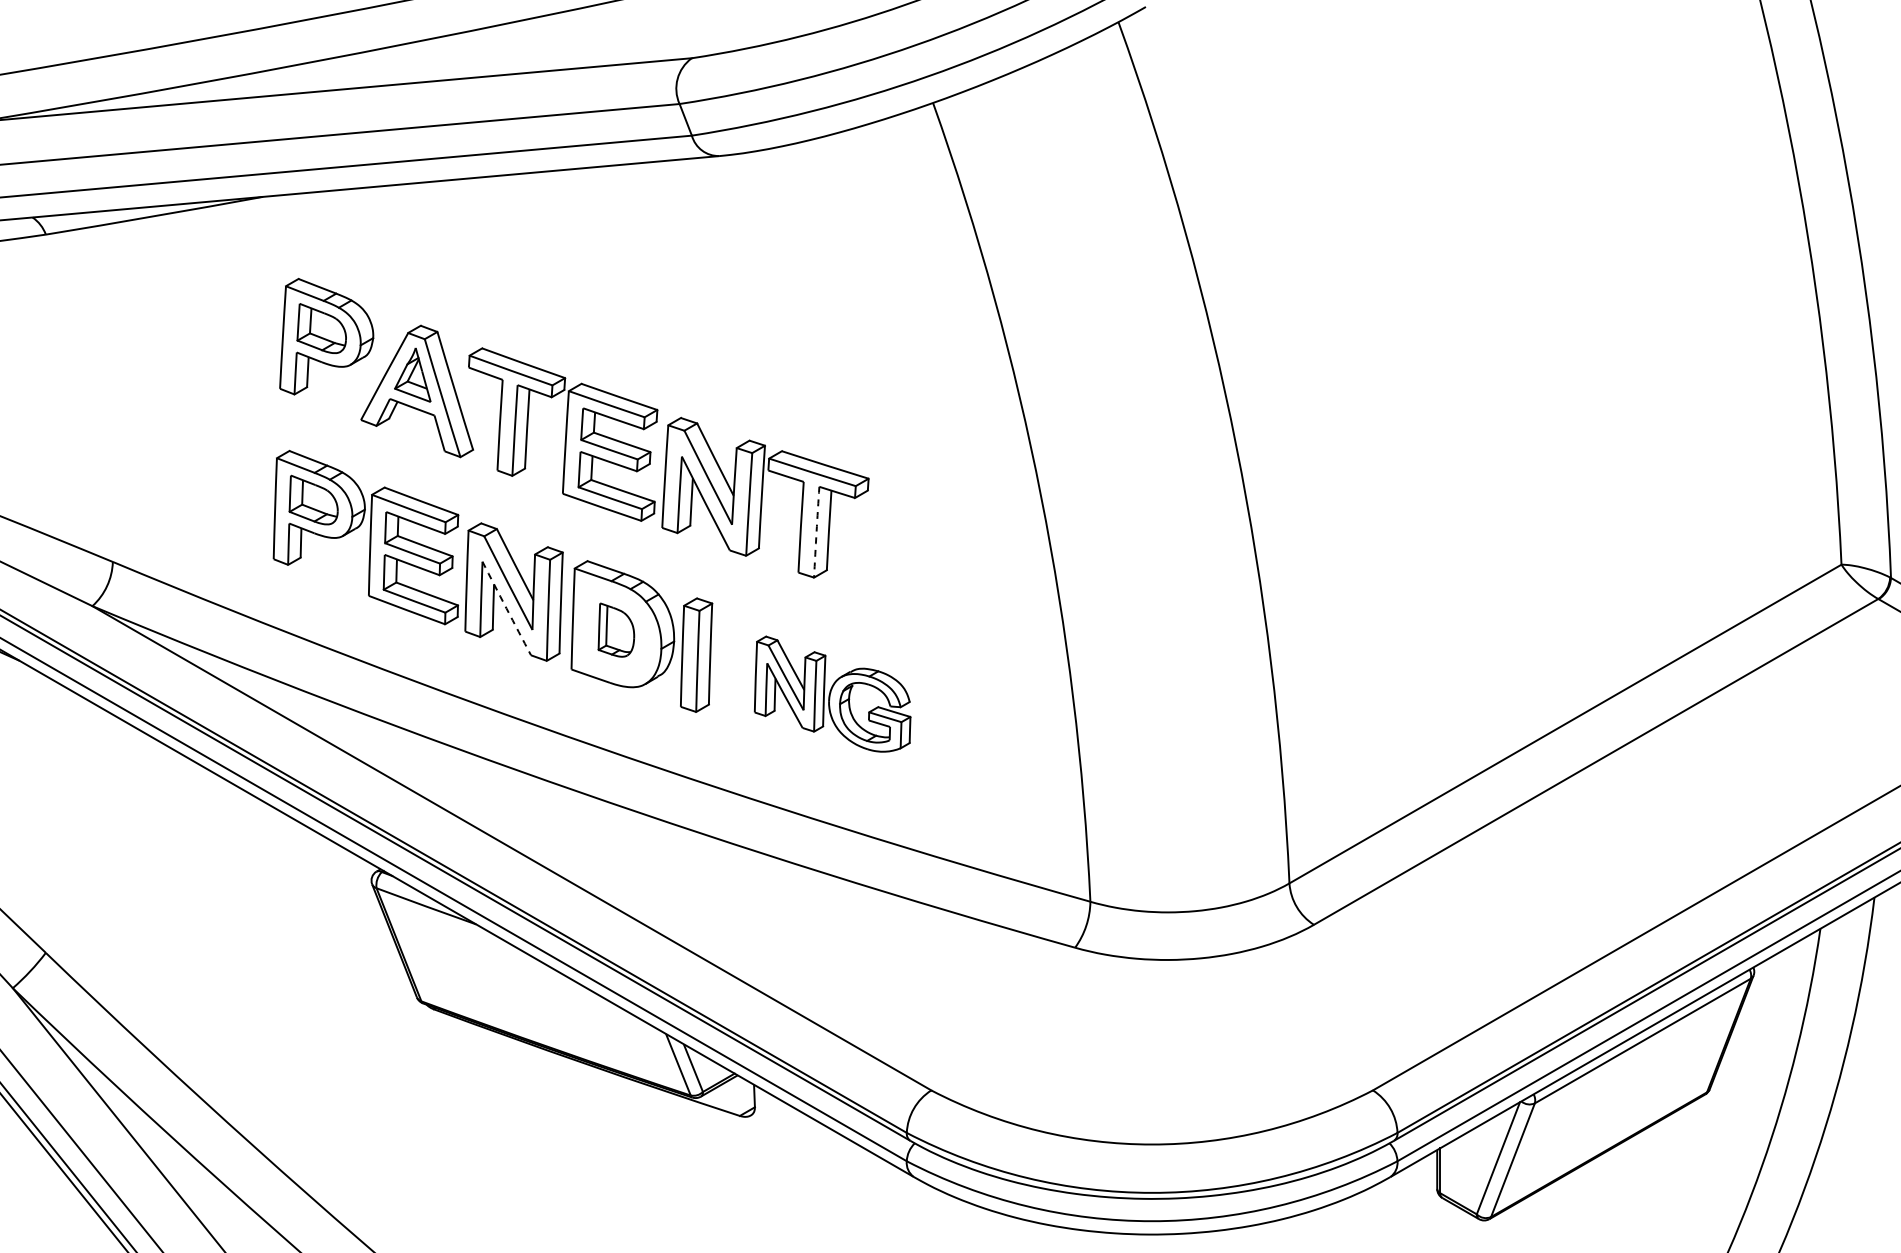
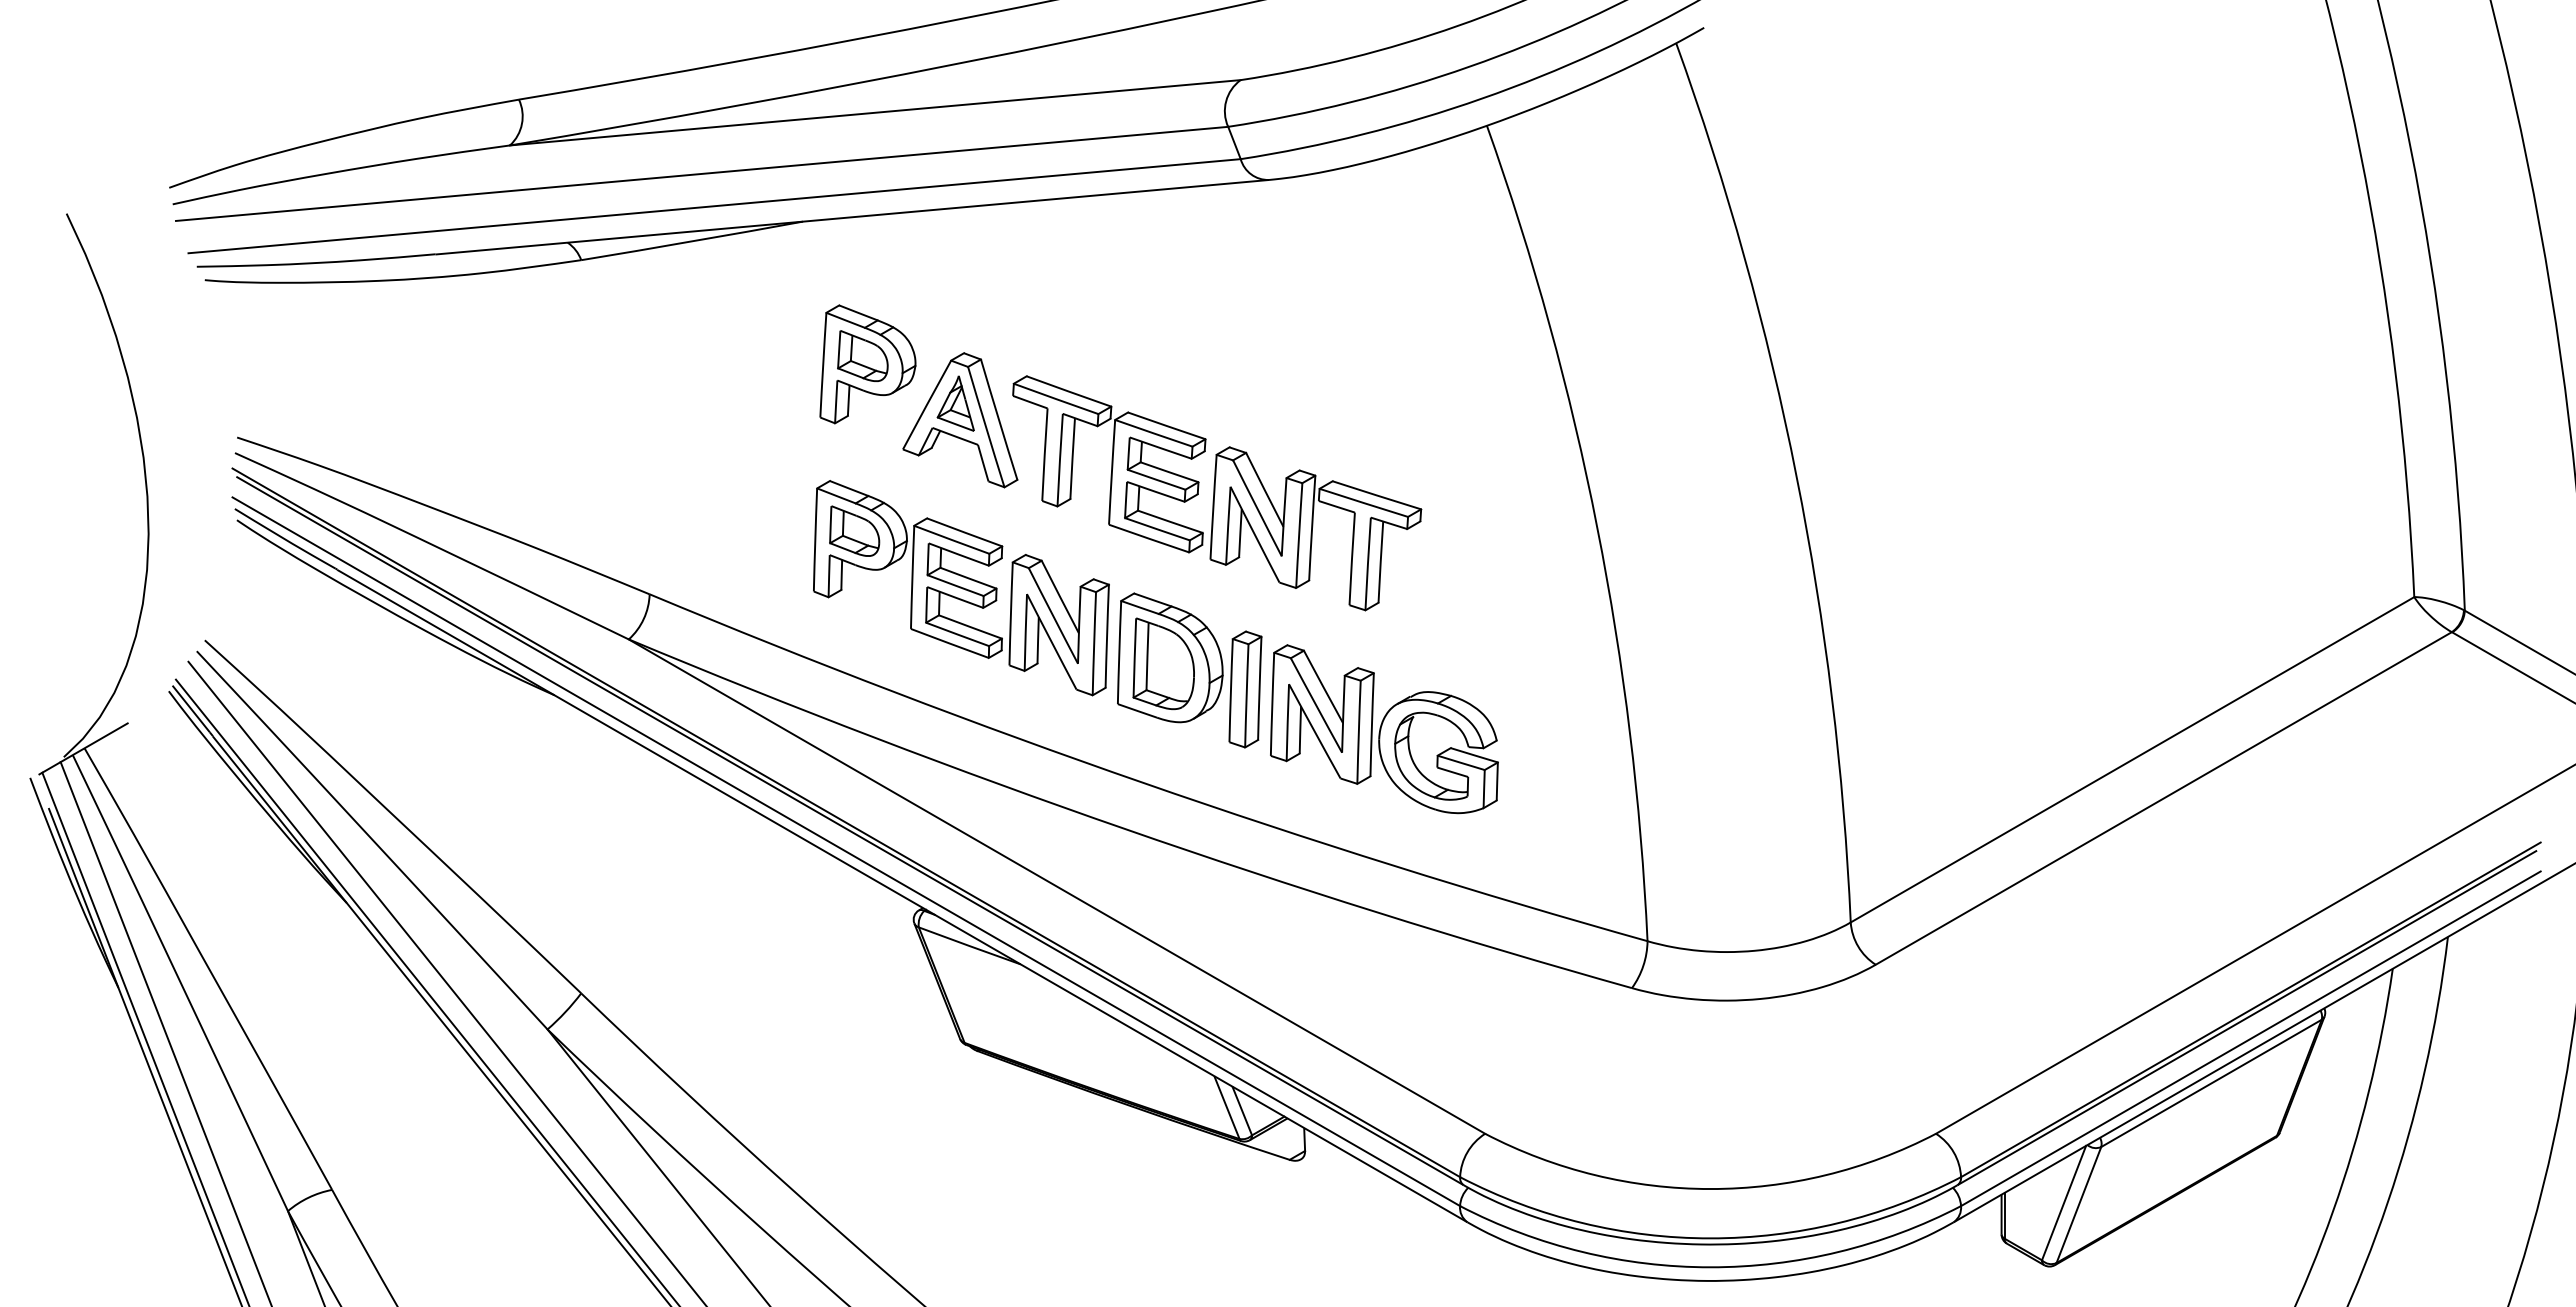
arc: (817, 531) -> (1368, 563), dashed -> solid
arc: (506, 608) -> (1051, 641), dashed -> solid
part: (616, 629) -> (1163, 663), size x1.67
part: (832, 694) -> (1384, 729), size x1.43

